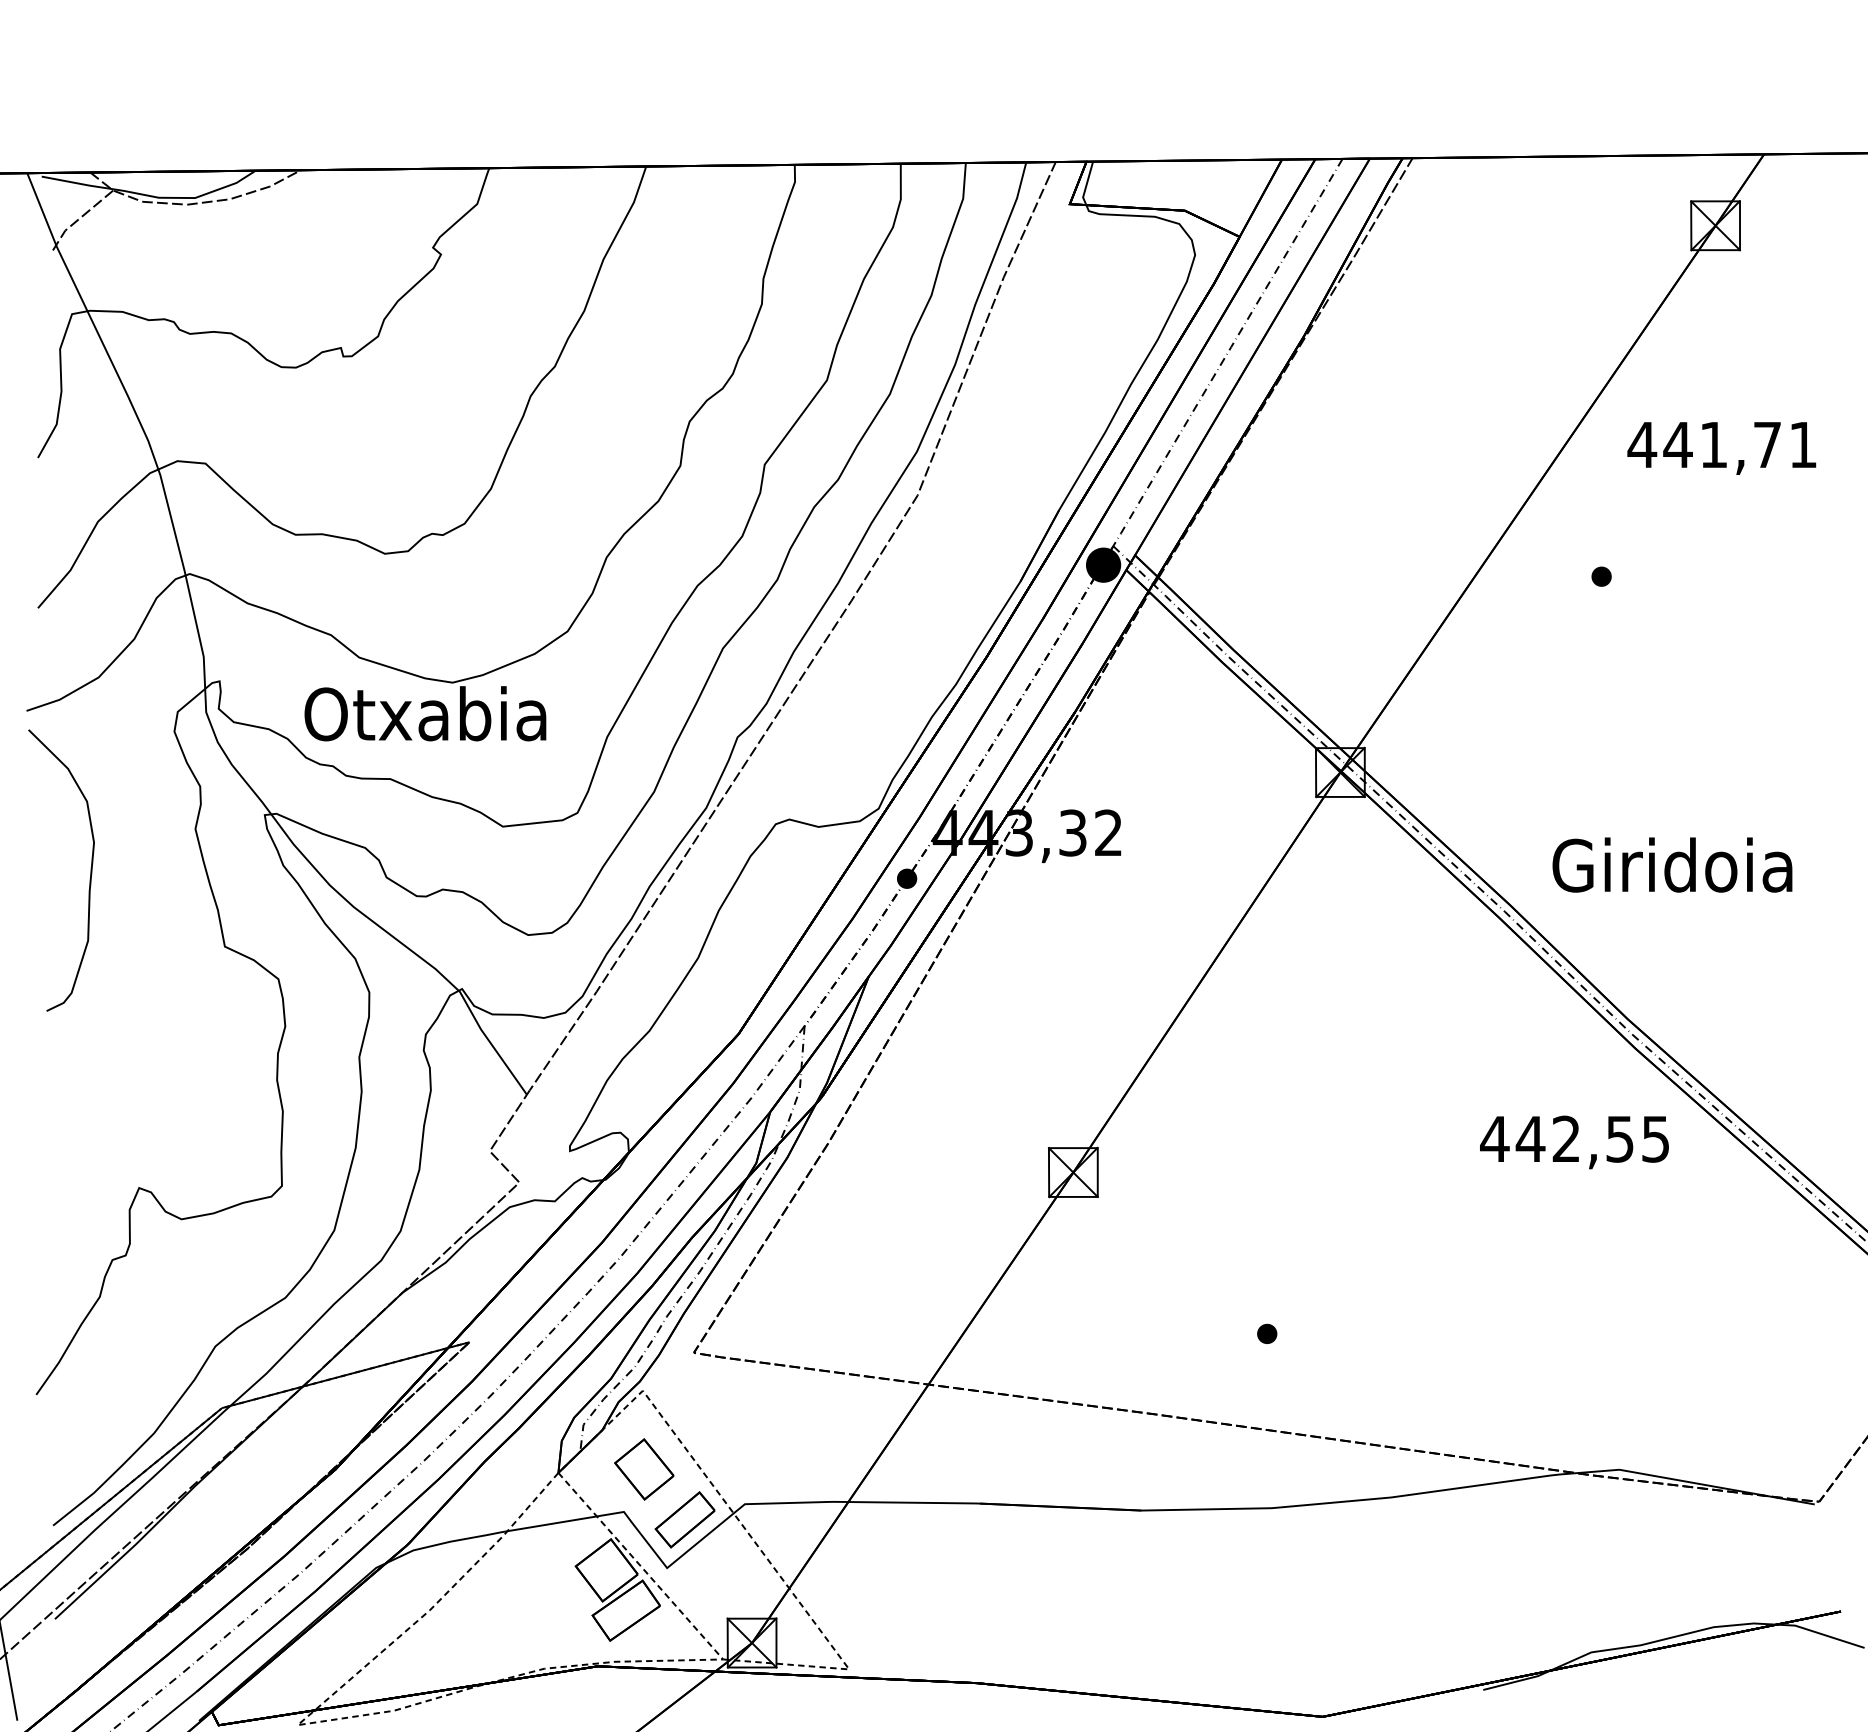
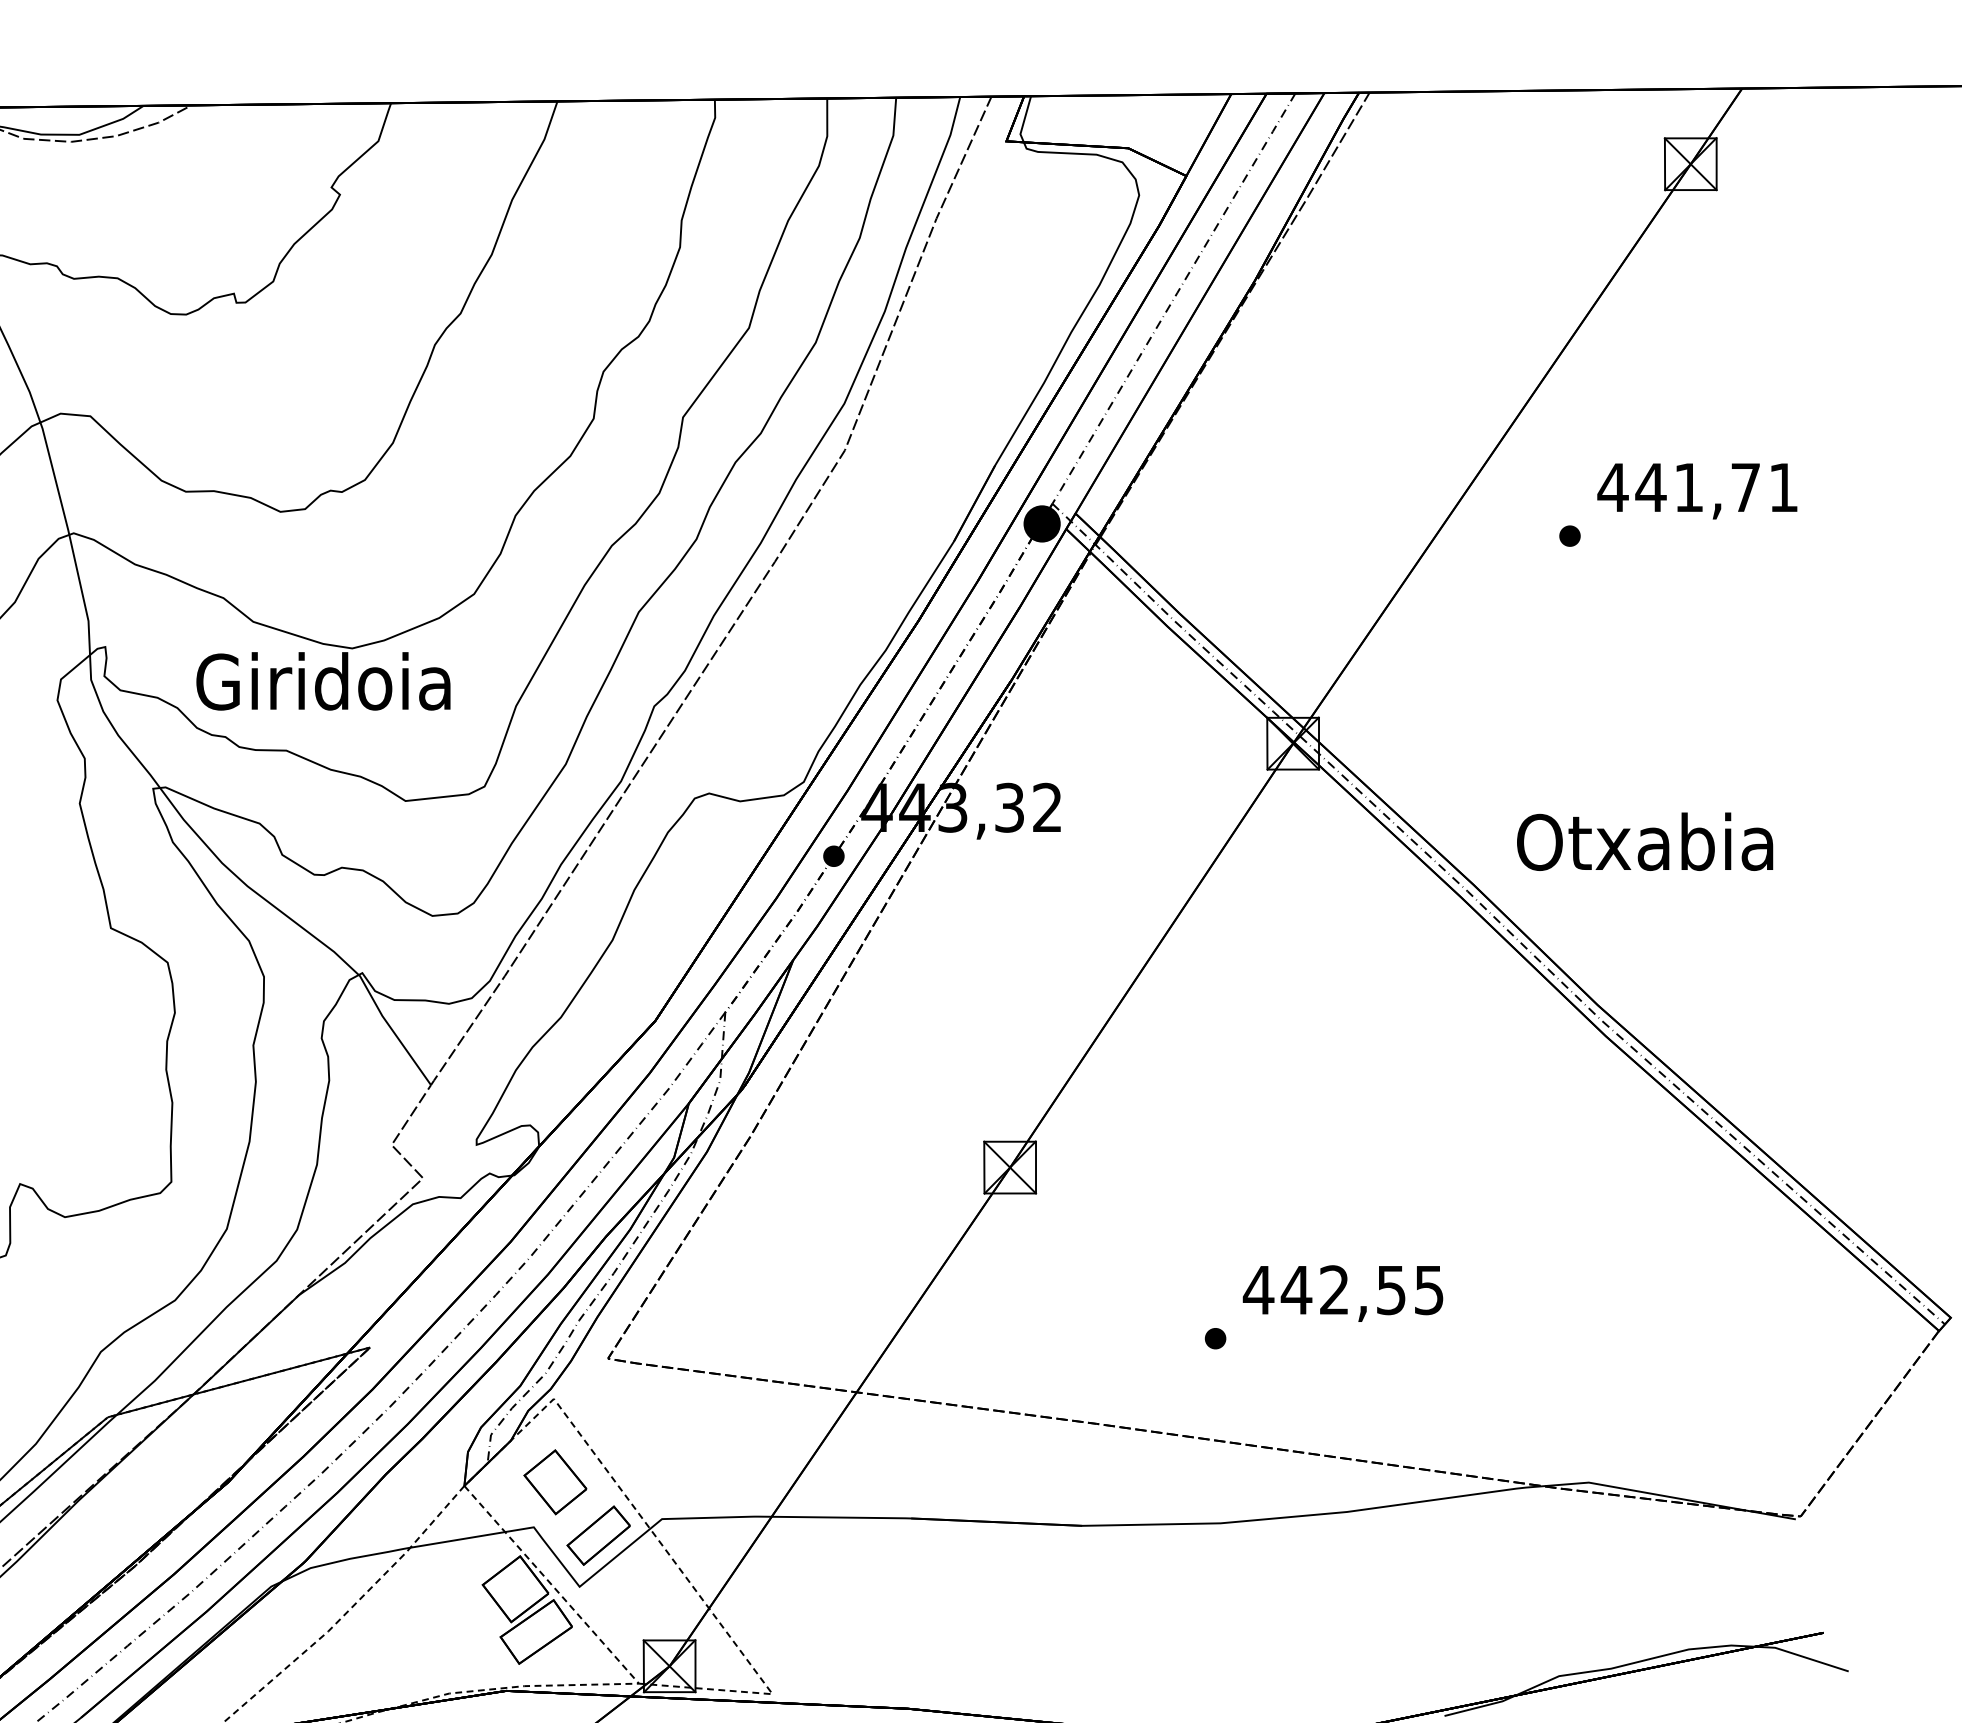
text: (1721, 448) -> (1697, 491), moved
text: (425, 713) -> (323, 681), Otxabia -> Giridoia
text: (1672, 864) -> (1645, 841), Giridoia -> Otxabia
text: (1574, 1142) -> (1343, 1293), moved

